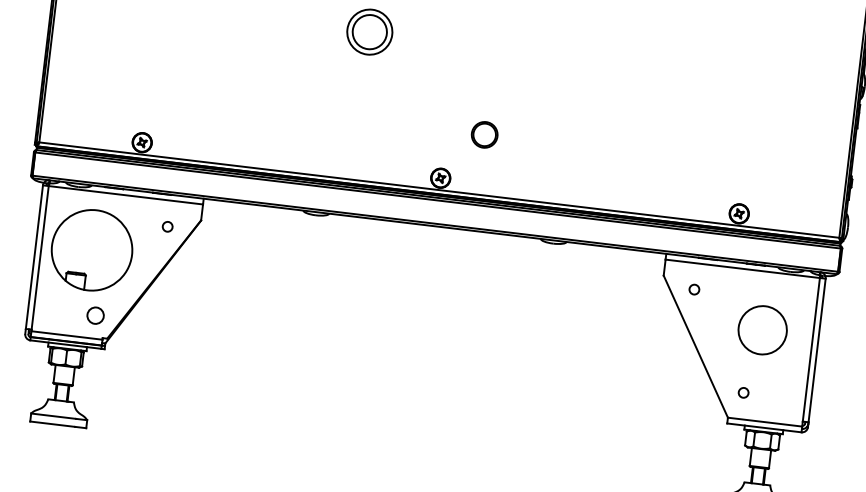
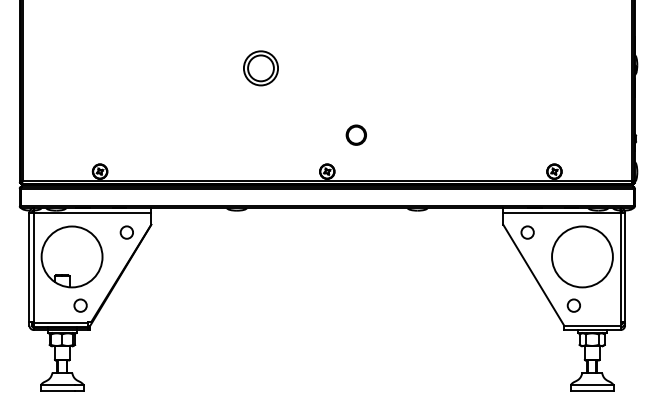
circle: (167, 226) -> (126, 232), size x1.67
circle: (694, 289) -> (527, 232), size x1.67
circle: (762, 329) -> (582, 256), size x1.67
circle: (743, 392) -> (573, 305), size x1.67

